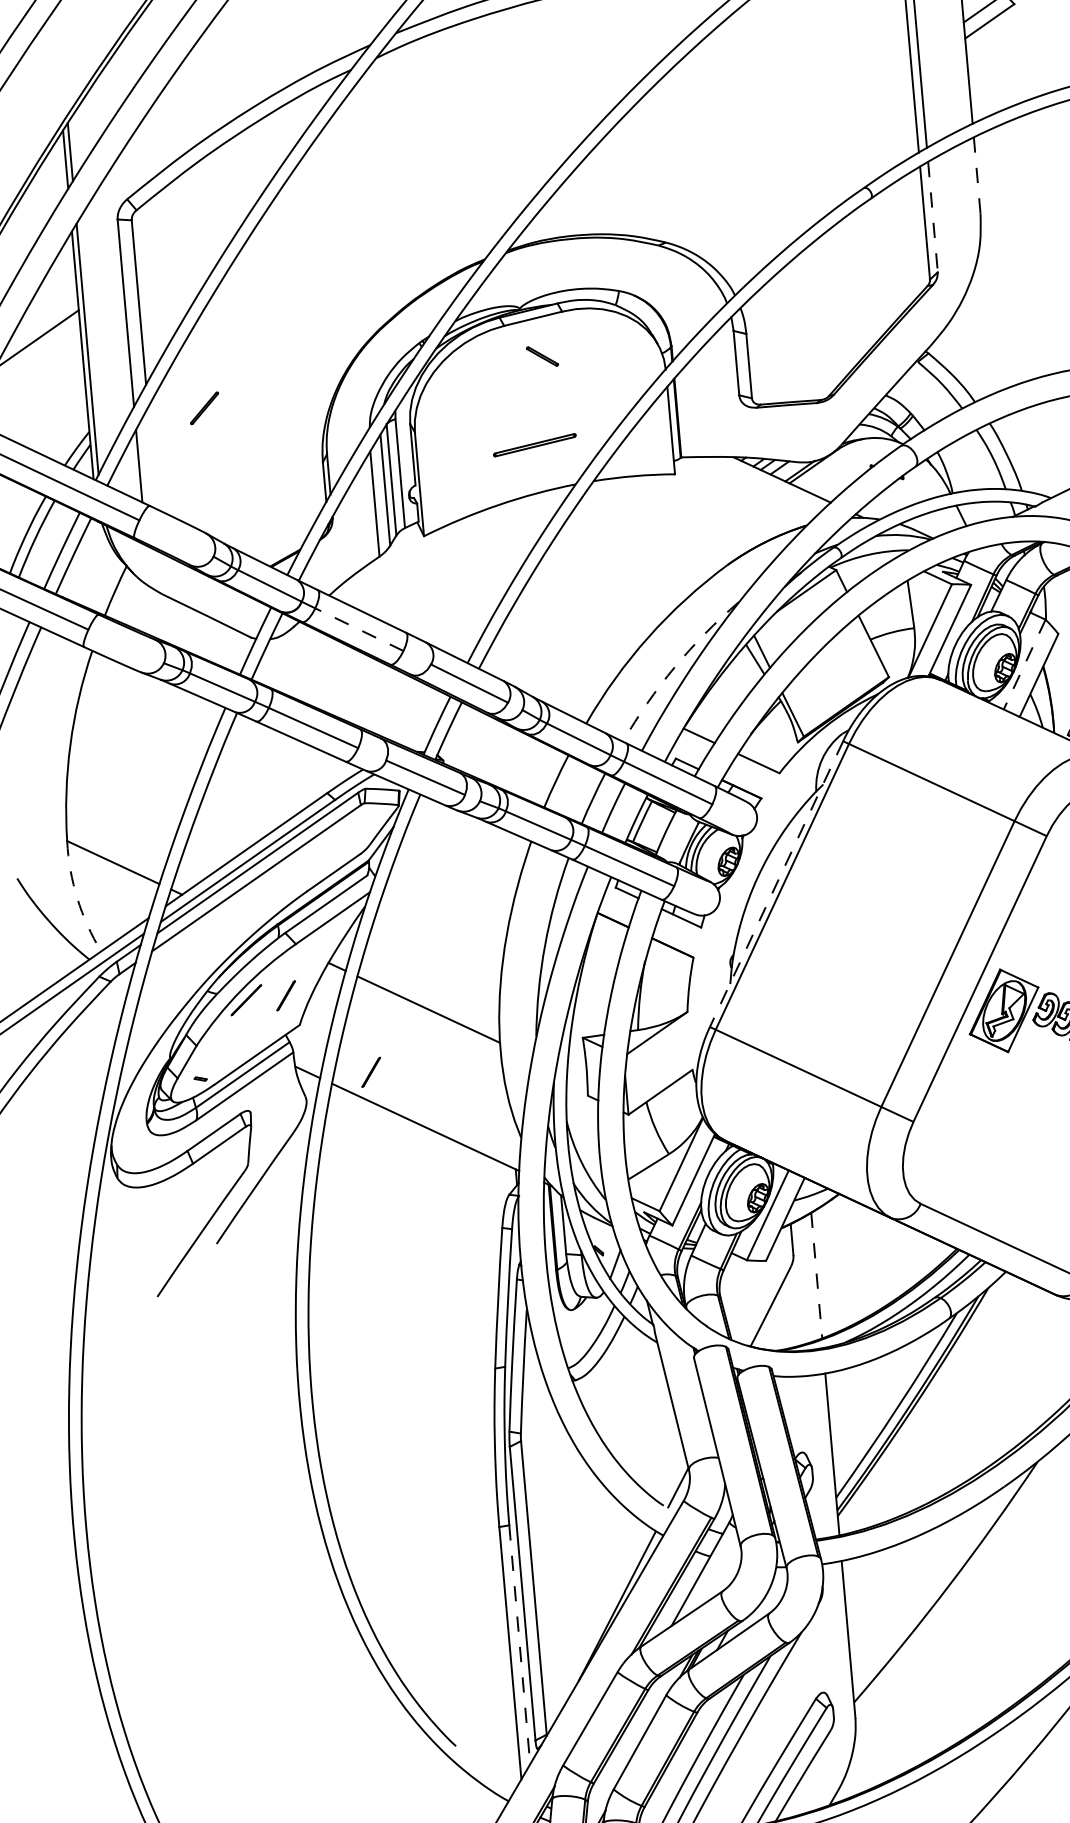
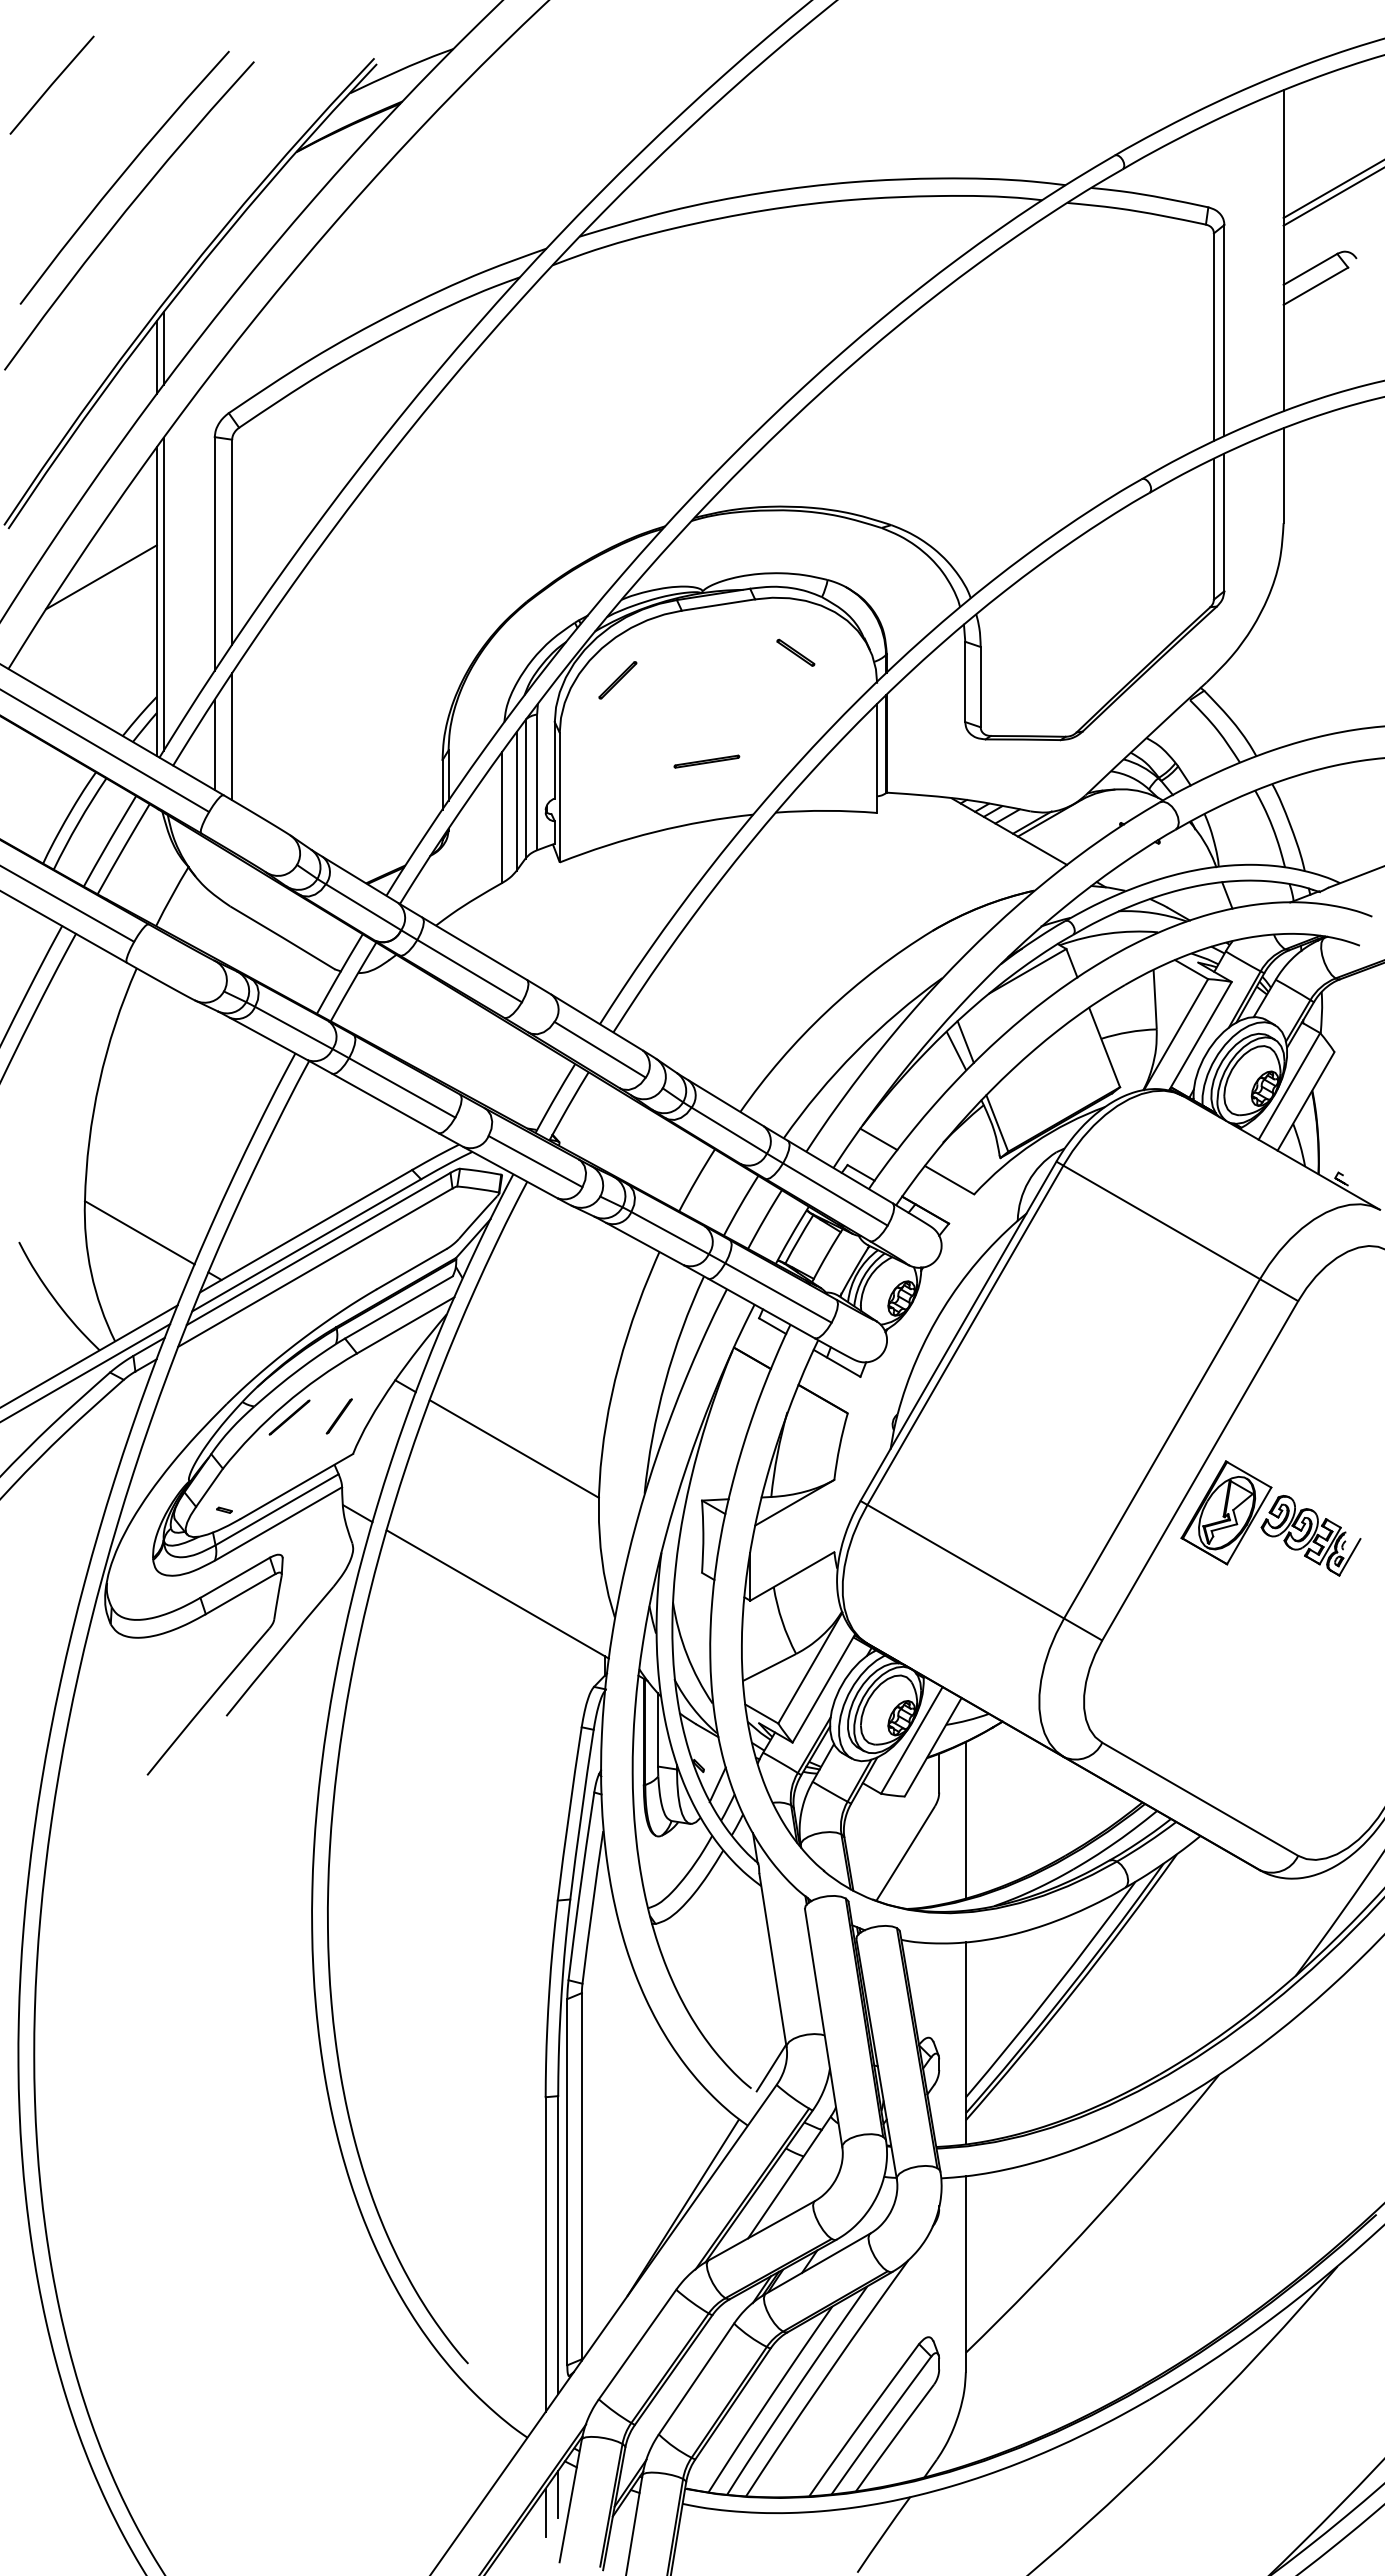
line: (977, 175) -> (1283, 475), dashed -> solid
line: (933, 217) -> (1224, 522), dashed -> solid
part: (542, 356) -> (795, 652), moved
line: (204, 408) -> (617, 680), moved
part: (534, 445) -> (706, 761), size x0.62
line: (152, 458) -> (232, 736), added
line: (359, 629) -> (469, 971), dashed -> solid
line: (1024, 664) -> (1289, 1086), dashed -> solid
arc: (675, 666) -> (856, 1051), dashed -> solid
line: (776, 884) -> (958, 1331), dashed -> solid
arc: (77, 898) -> (91, 1273), dashed -> solid
line: (370, 1072) -> (435, 1520), removed
line: (816, 1275) -> (965, 1820), dashed -> solid
line: (520, 1645) -> (558, 2245), dashed -> solid

